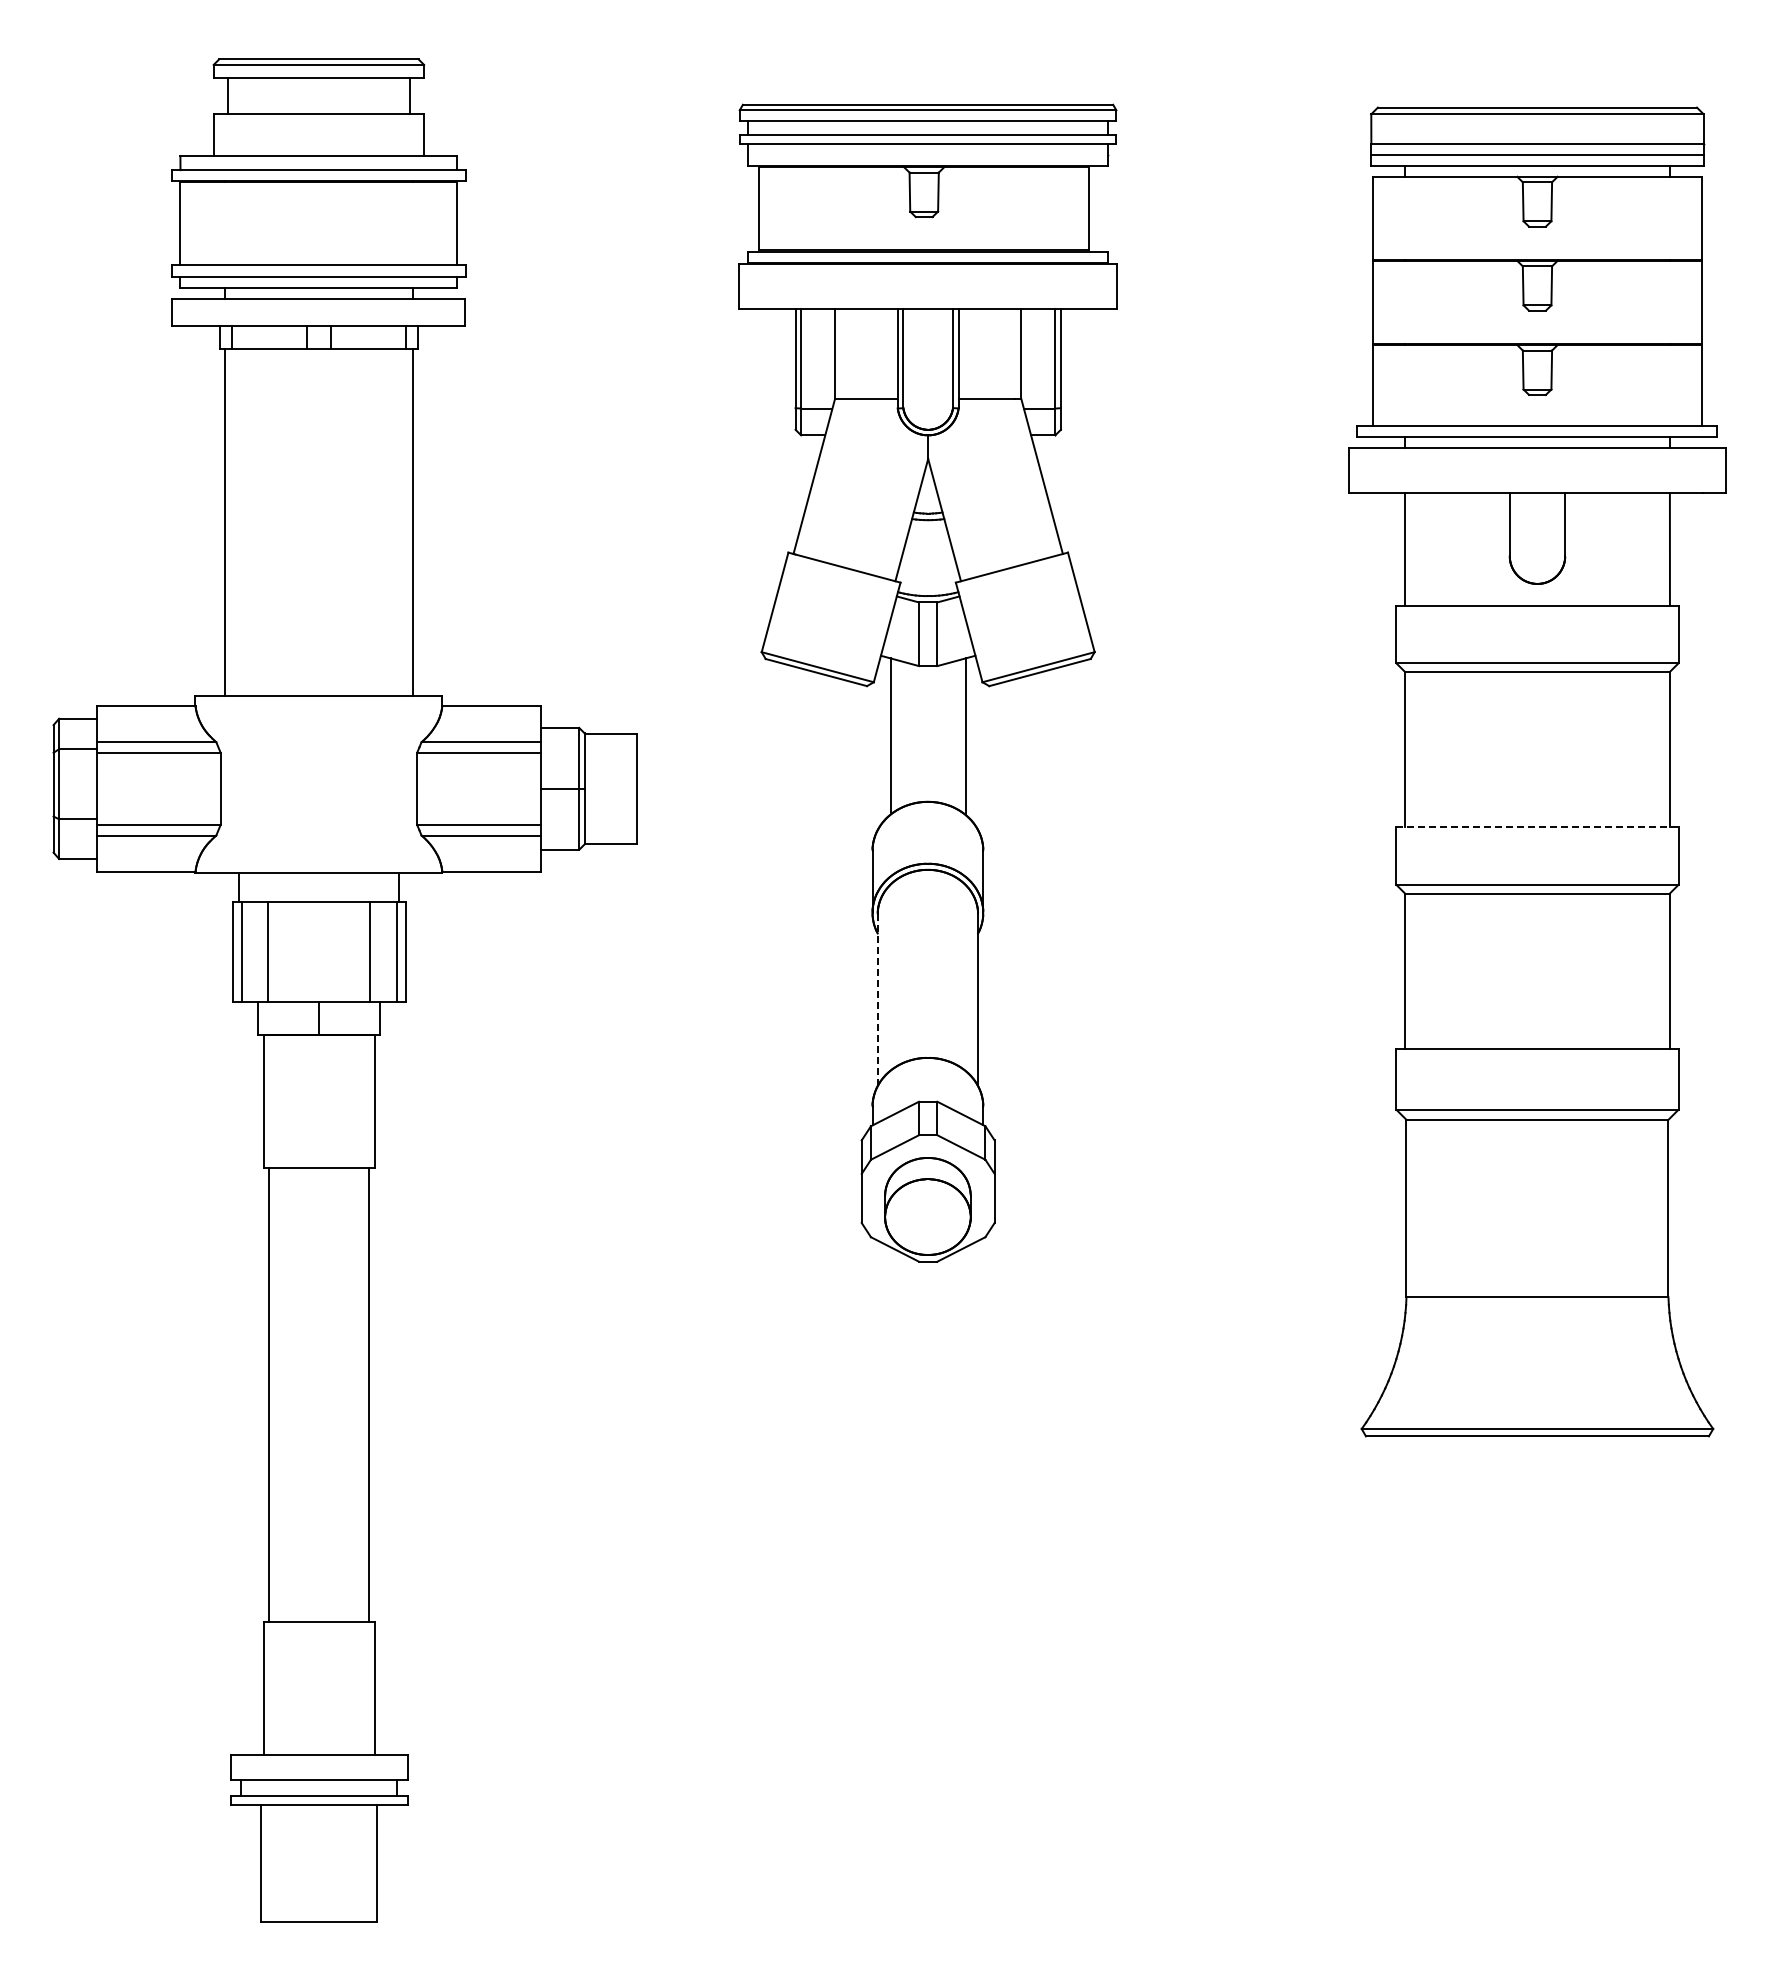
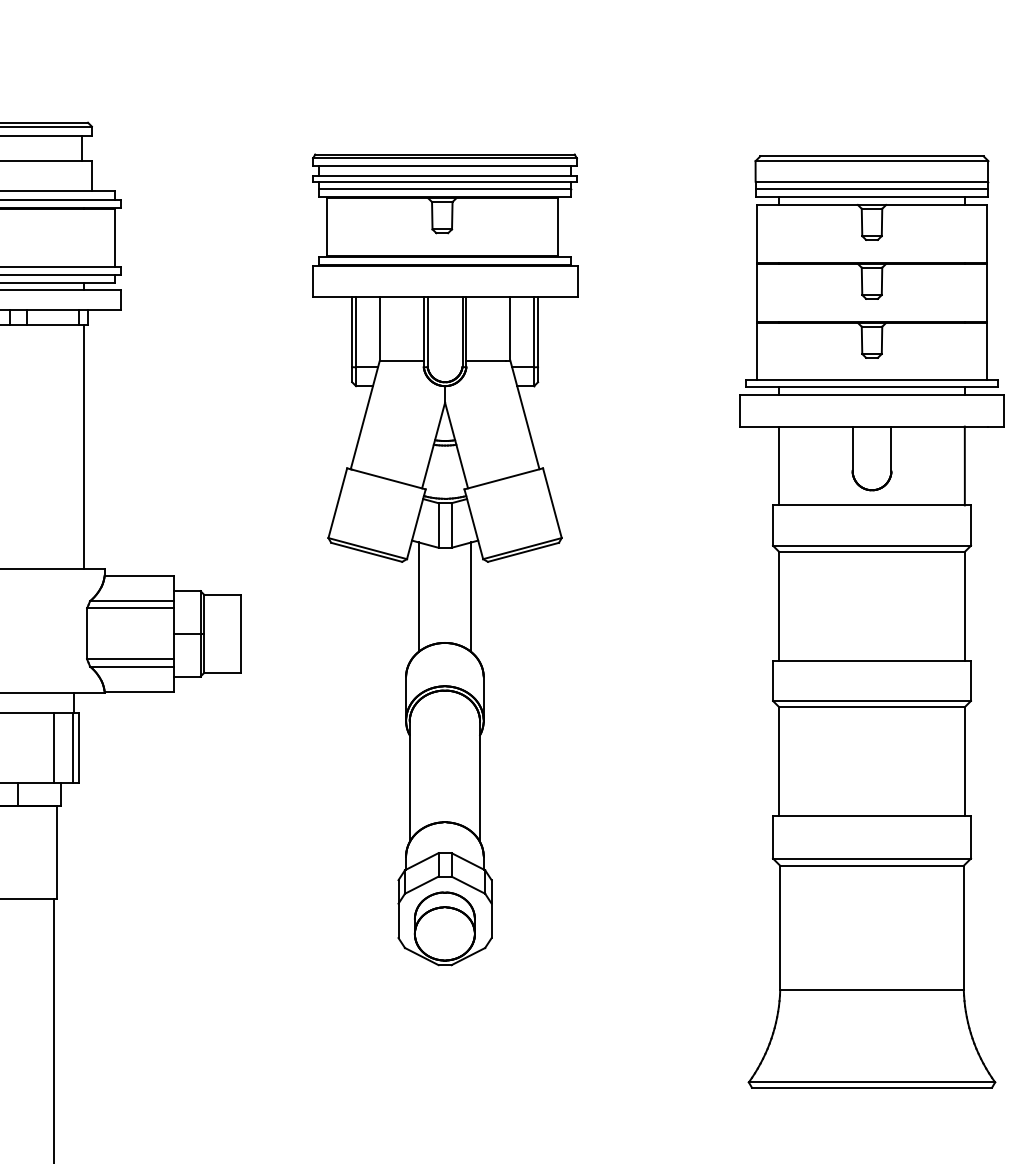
line: (928, 154) -> (445, 189), added
line: (1537, 827) -> (872, 660), dashed -> solid
line: (877, 1000) -> (409, 782), dashed -> solid

